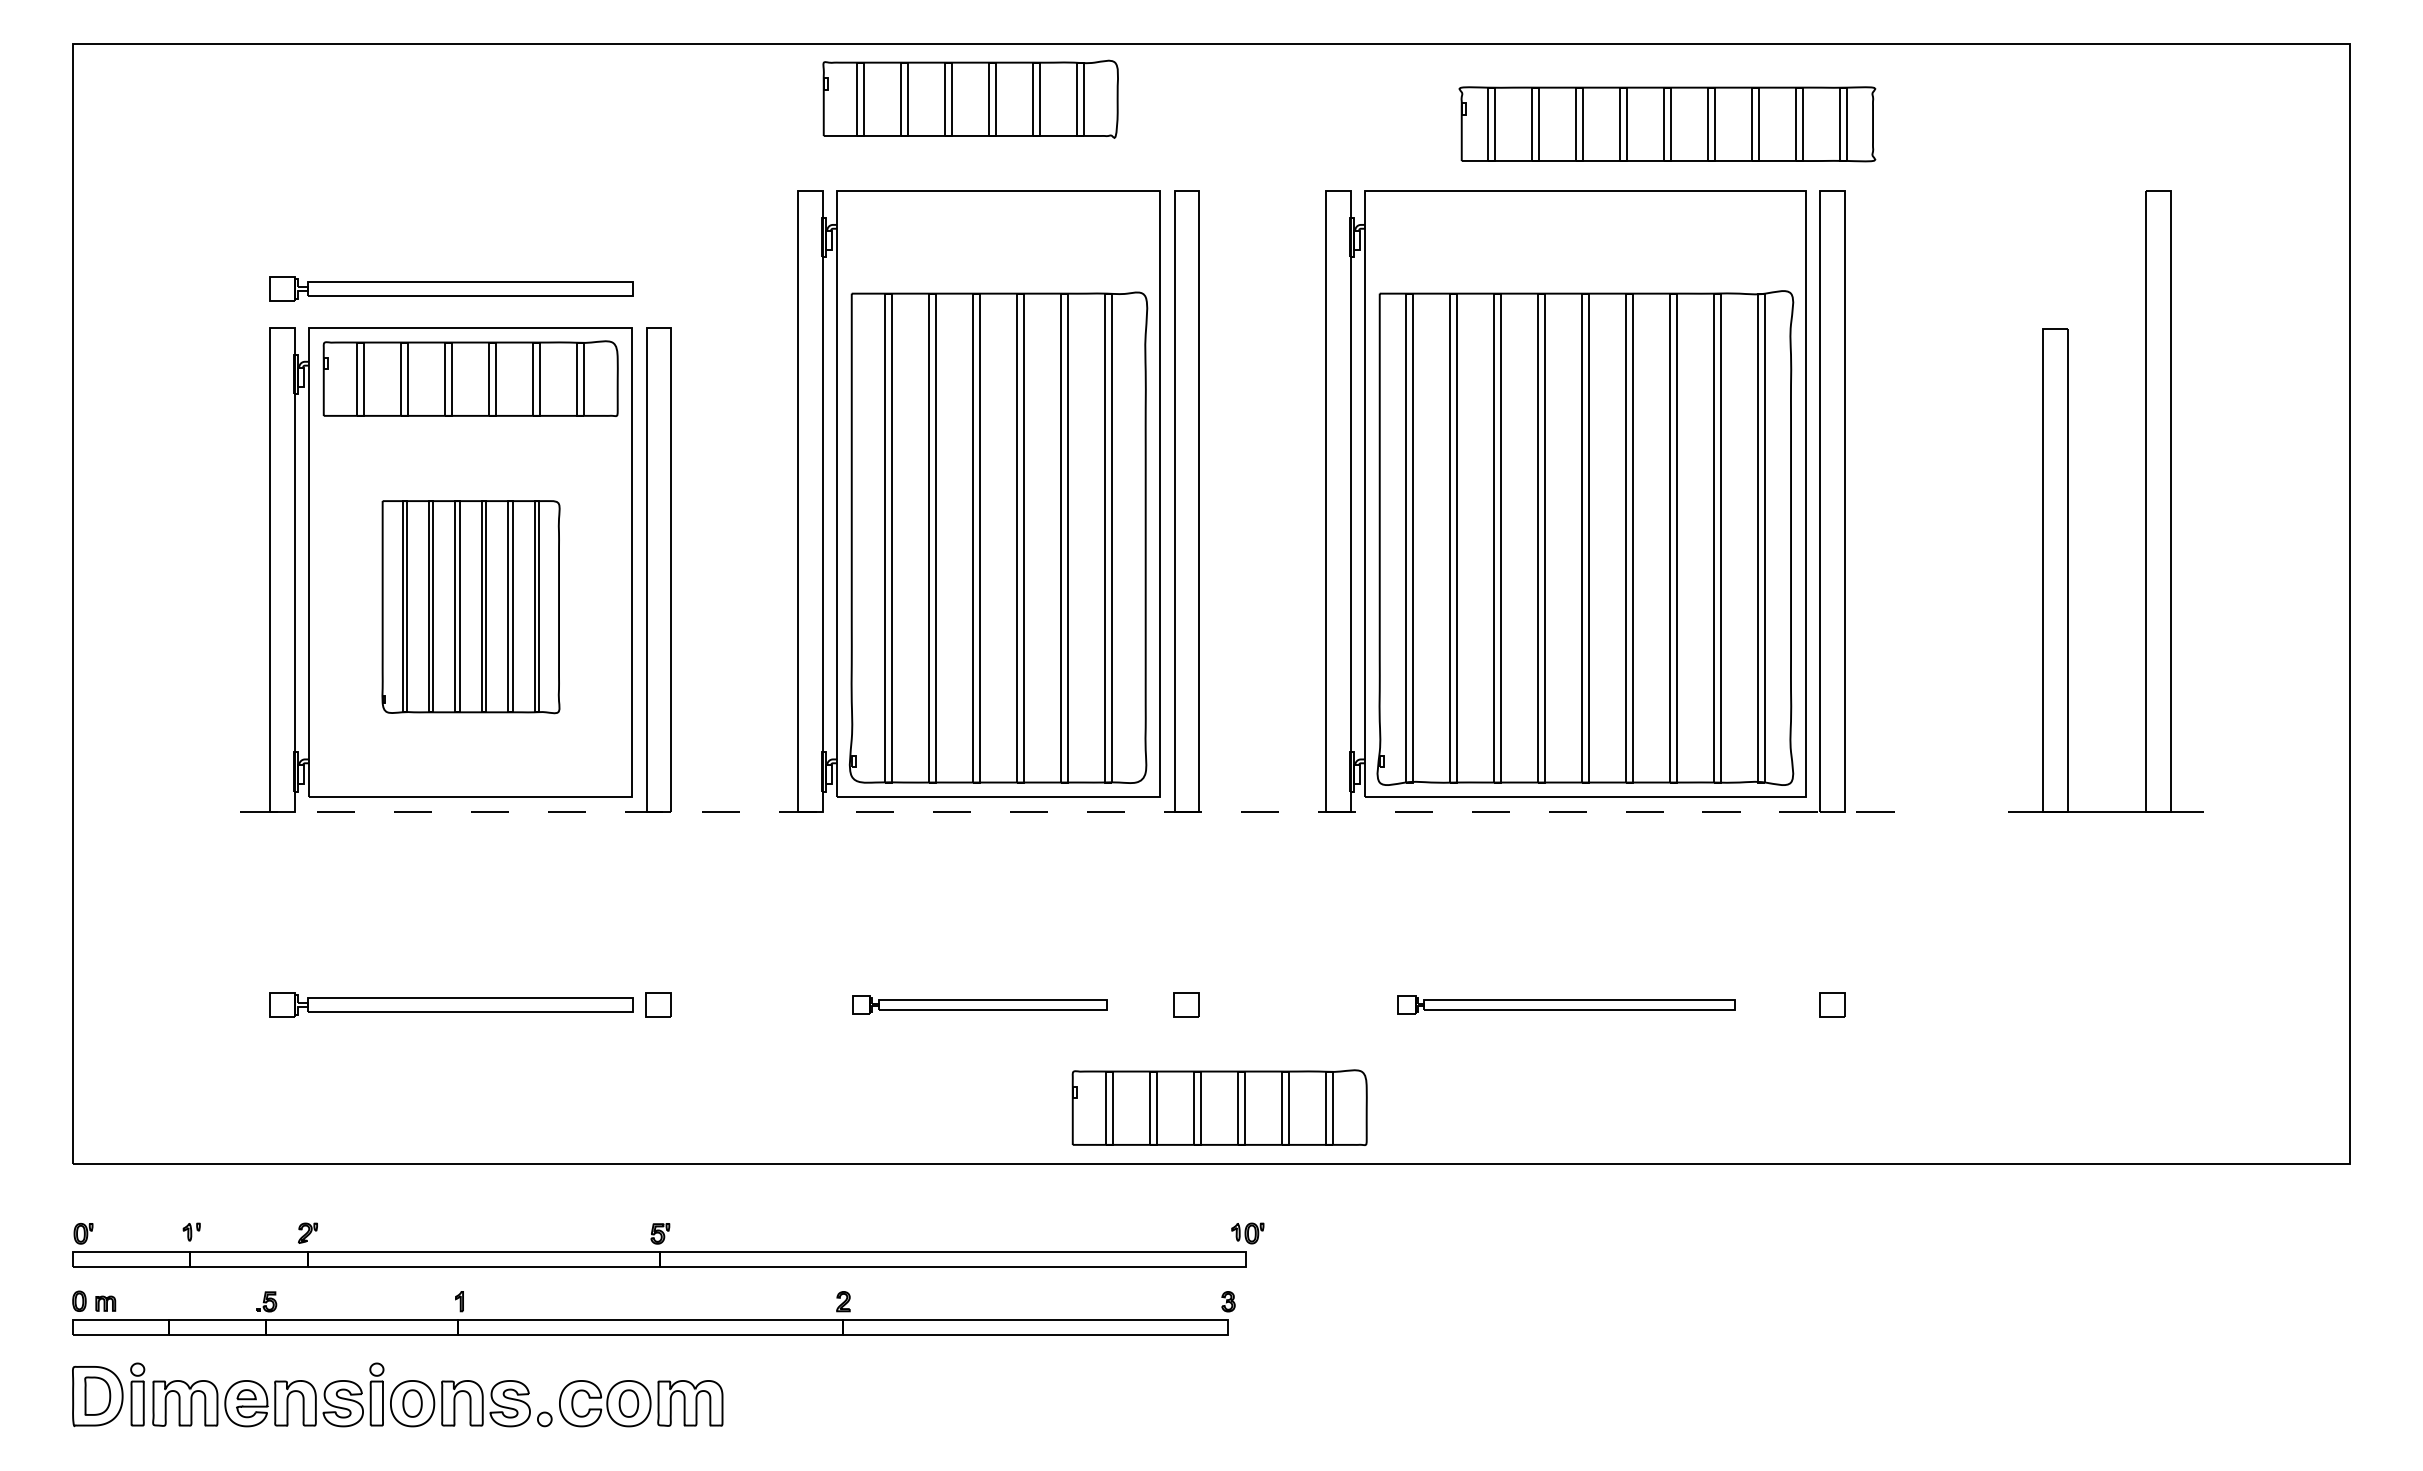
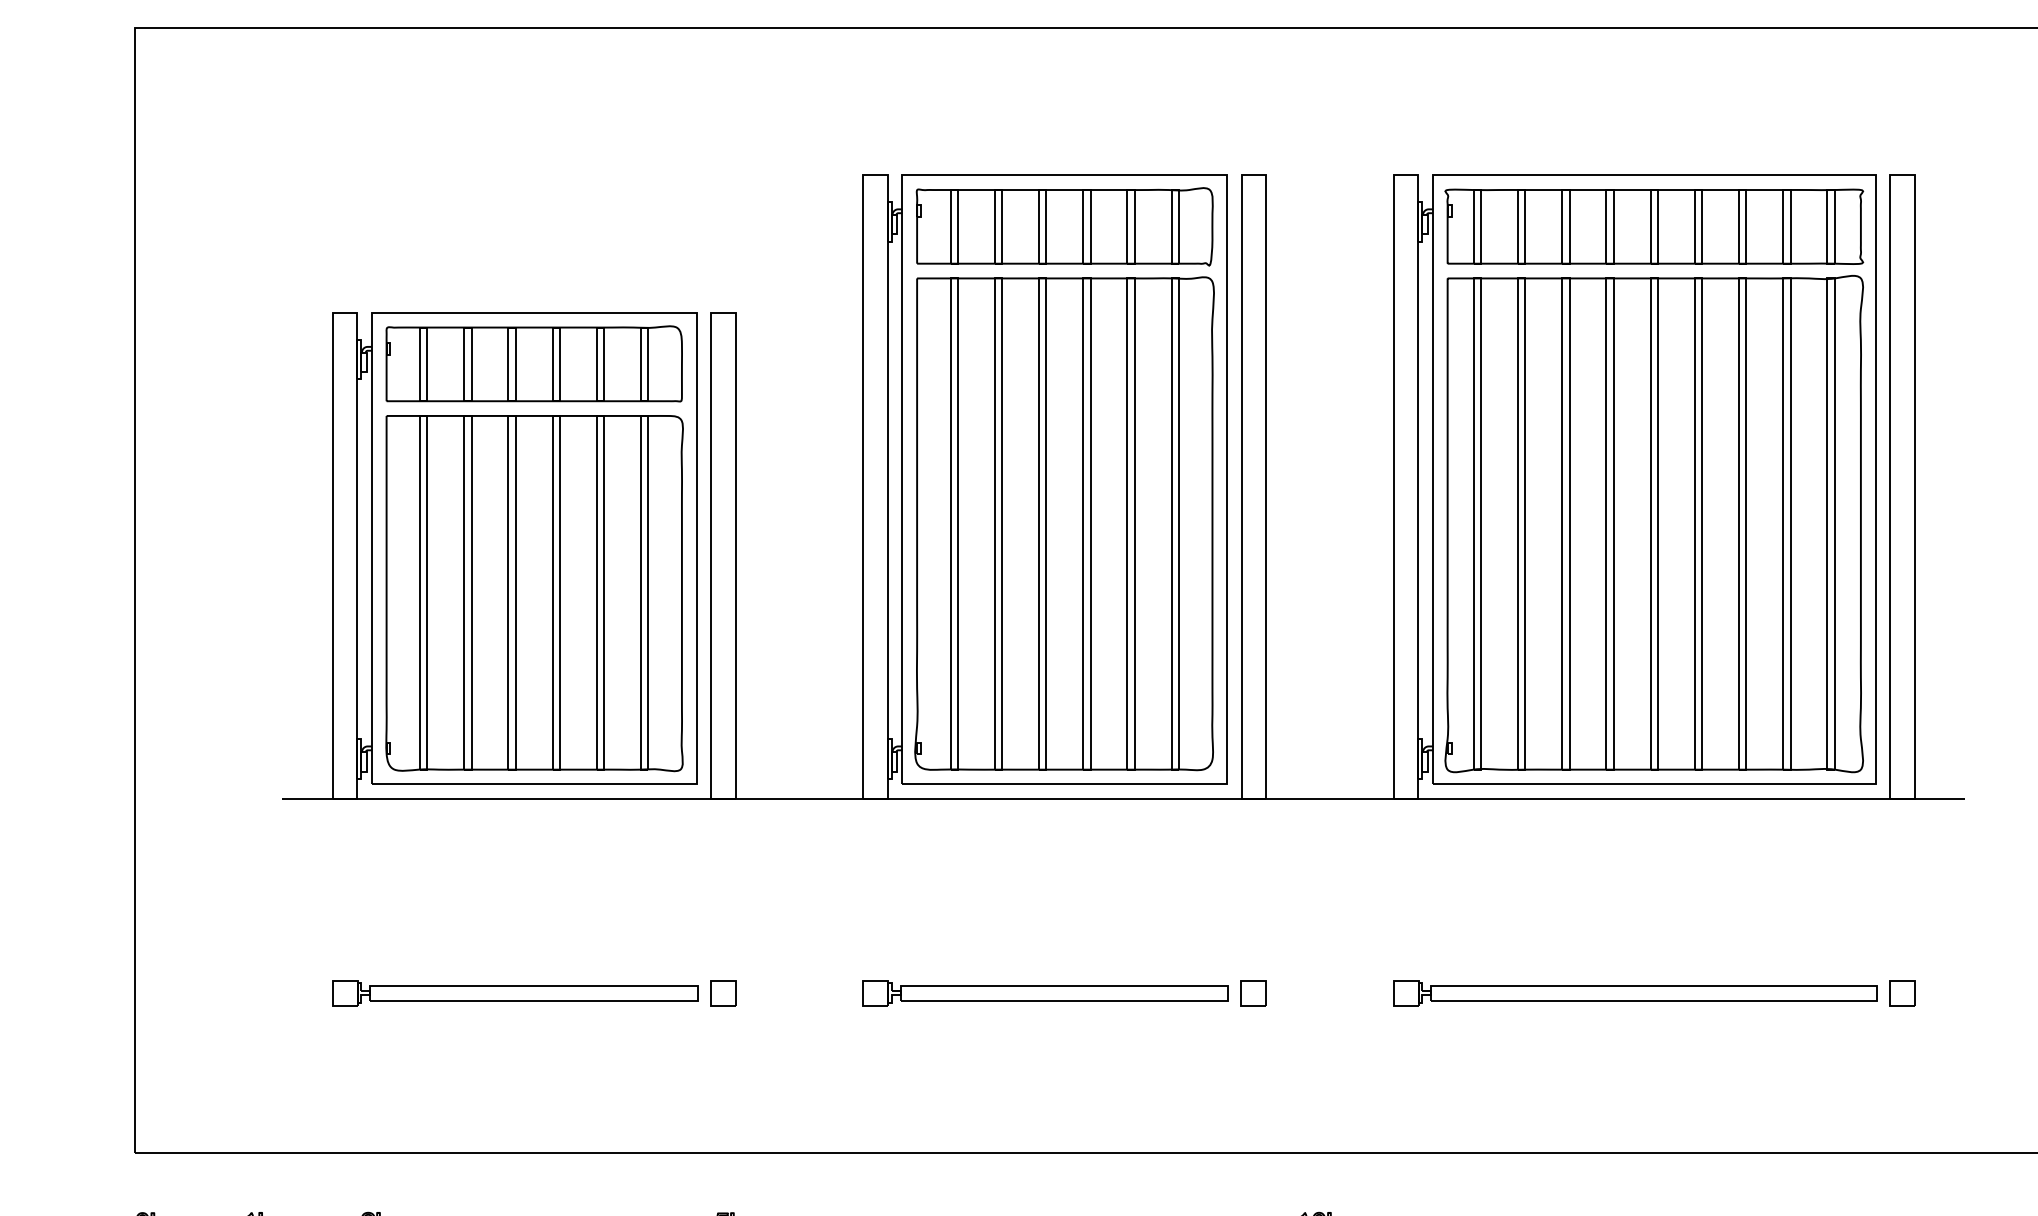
part: (970, 98) -> (1064, 226), moved
part: (1667, 124) -> (1654, 227), moved
part: (451, 288) -> (514, 273), removed
part: (470, 606) -> (534, 592), size x1.67
line: (1057, 811) -> (1123, 798), dashed -> solid
part: (979, 1004) -> (1045, 992), size x1.43
part: (1566, 1004) -> (1635, 992), size x1.43
part: (1219, 1107) -> (1286, 1096), removed

